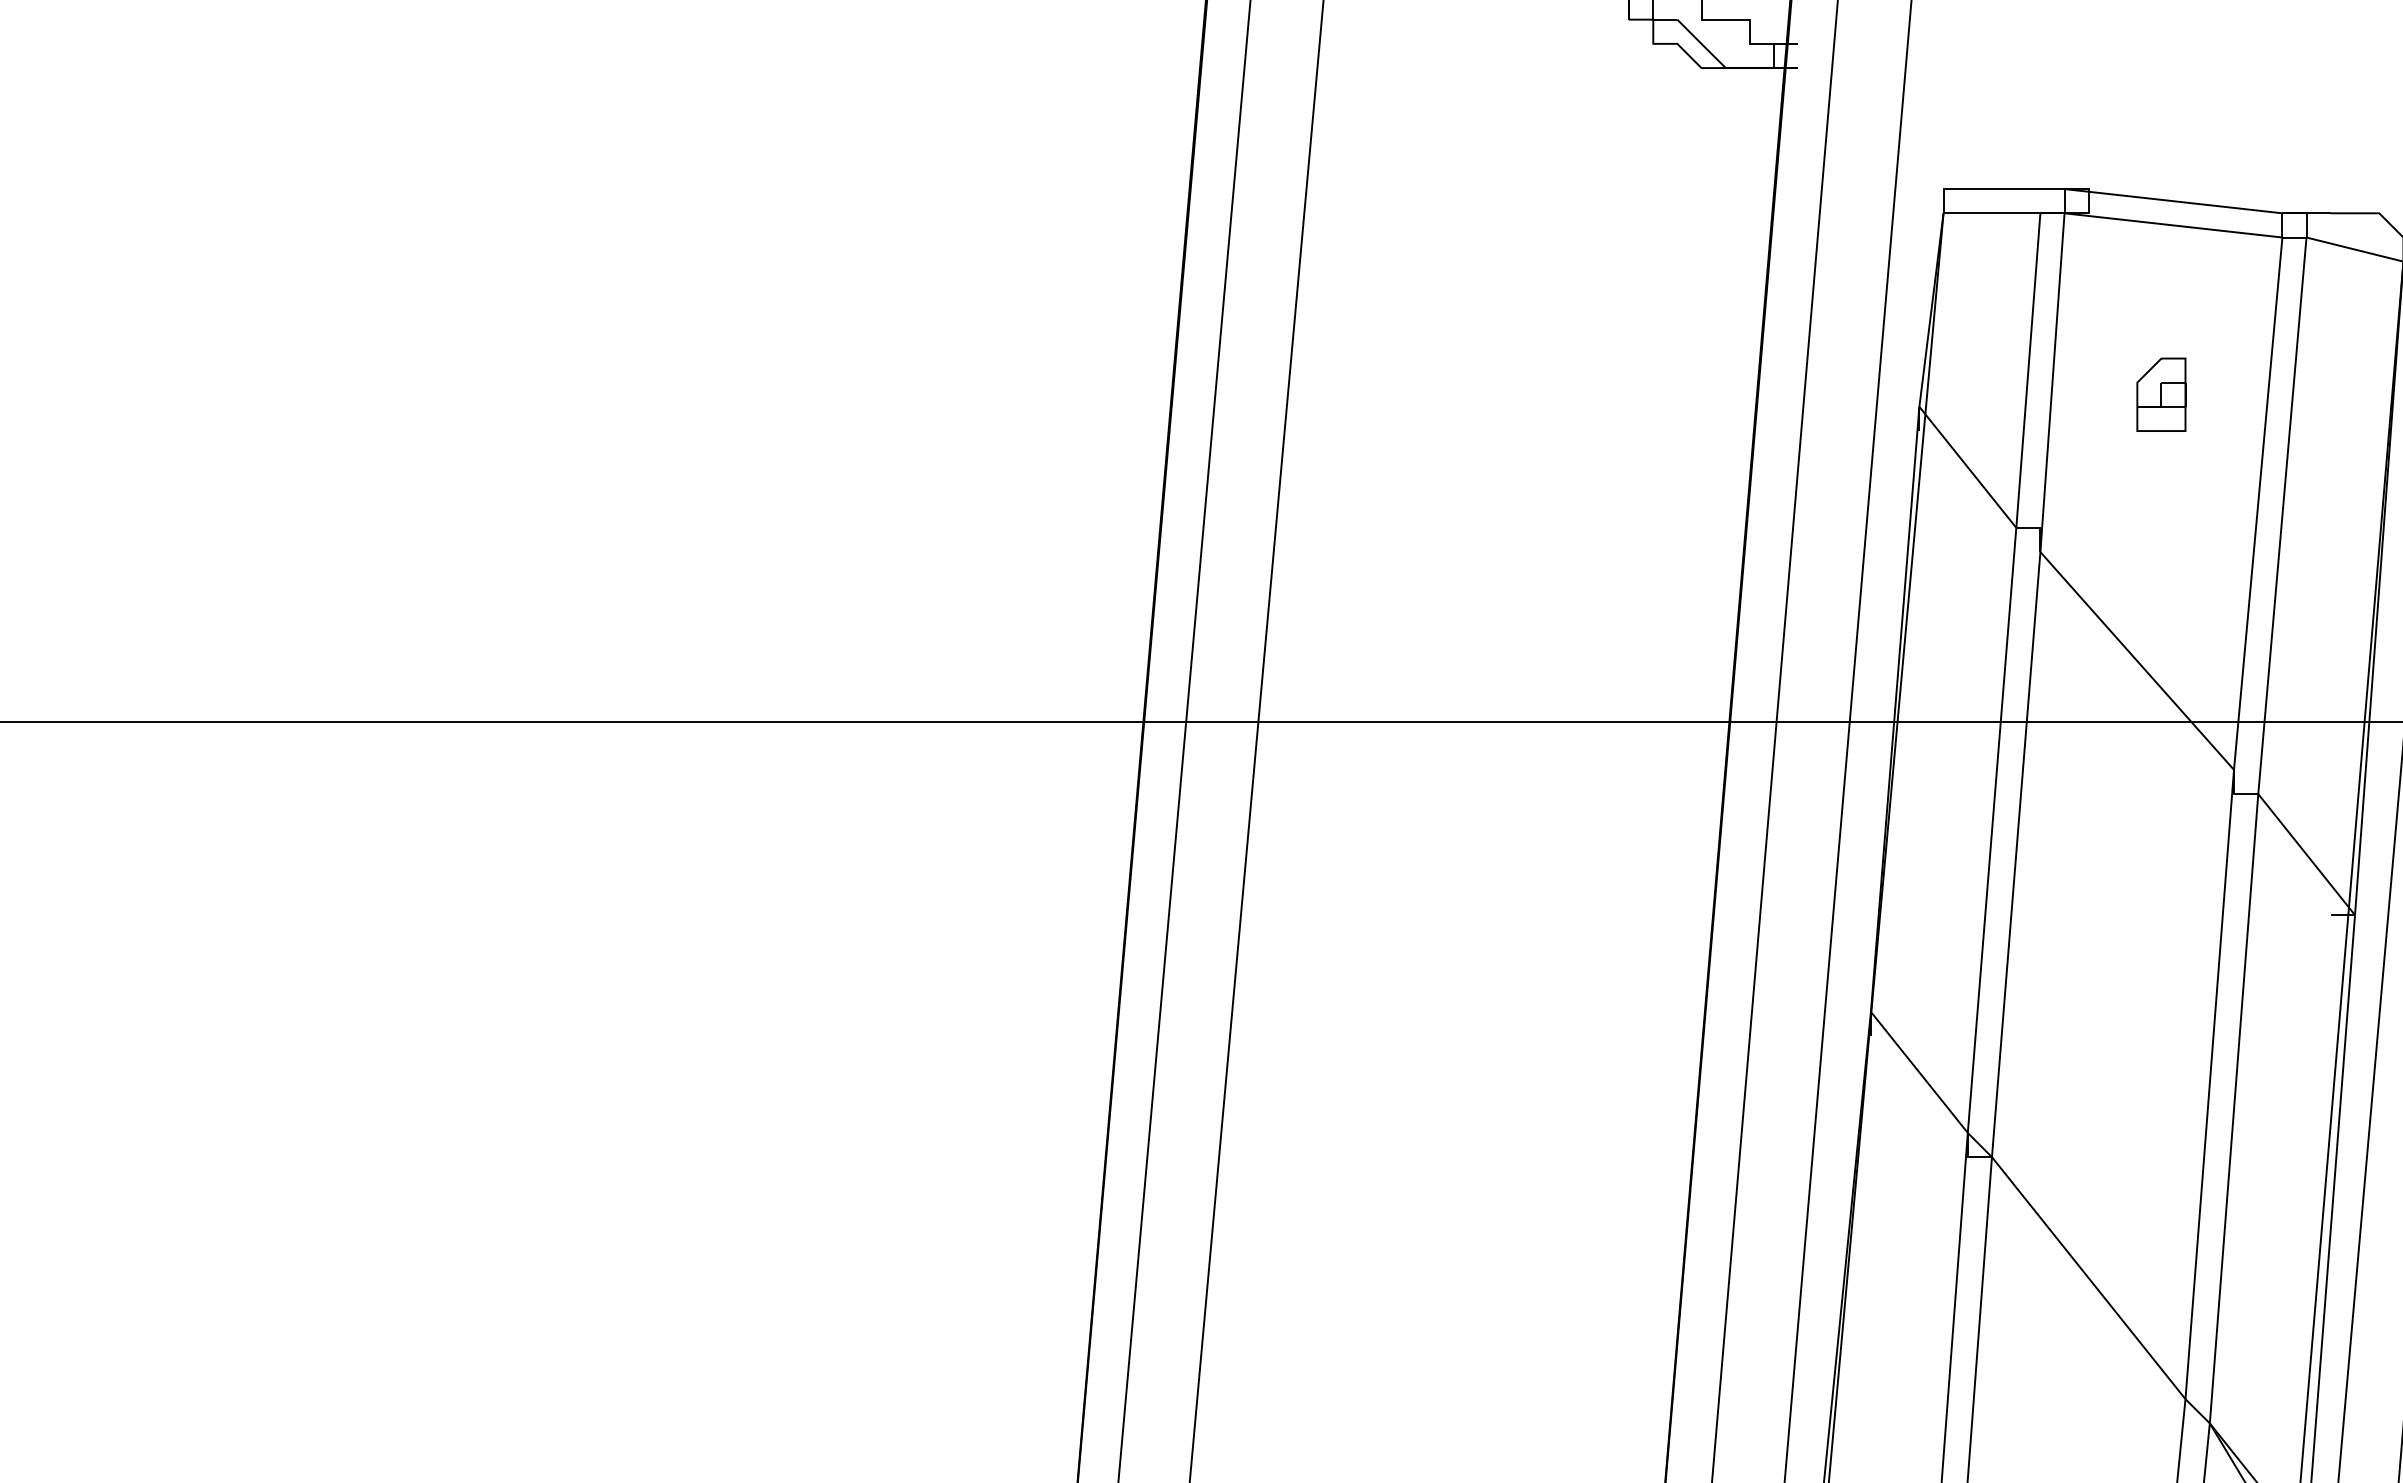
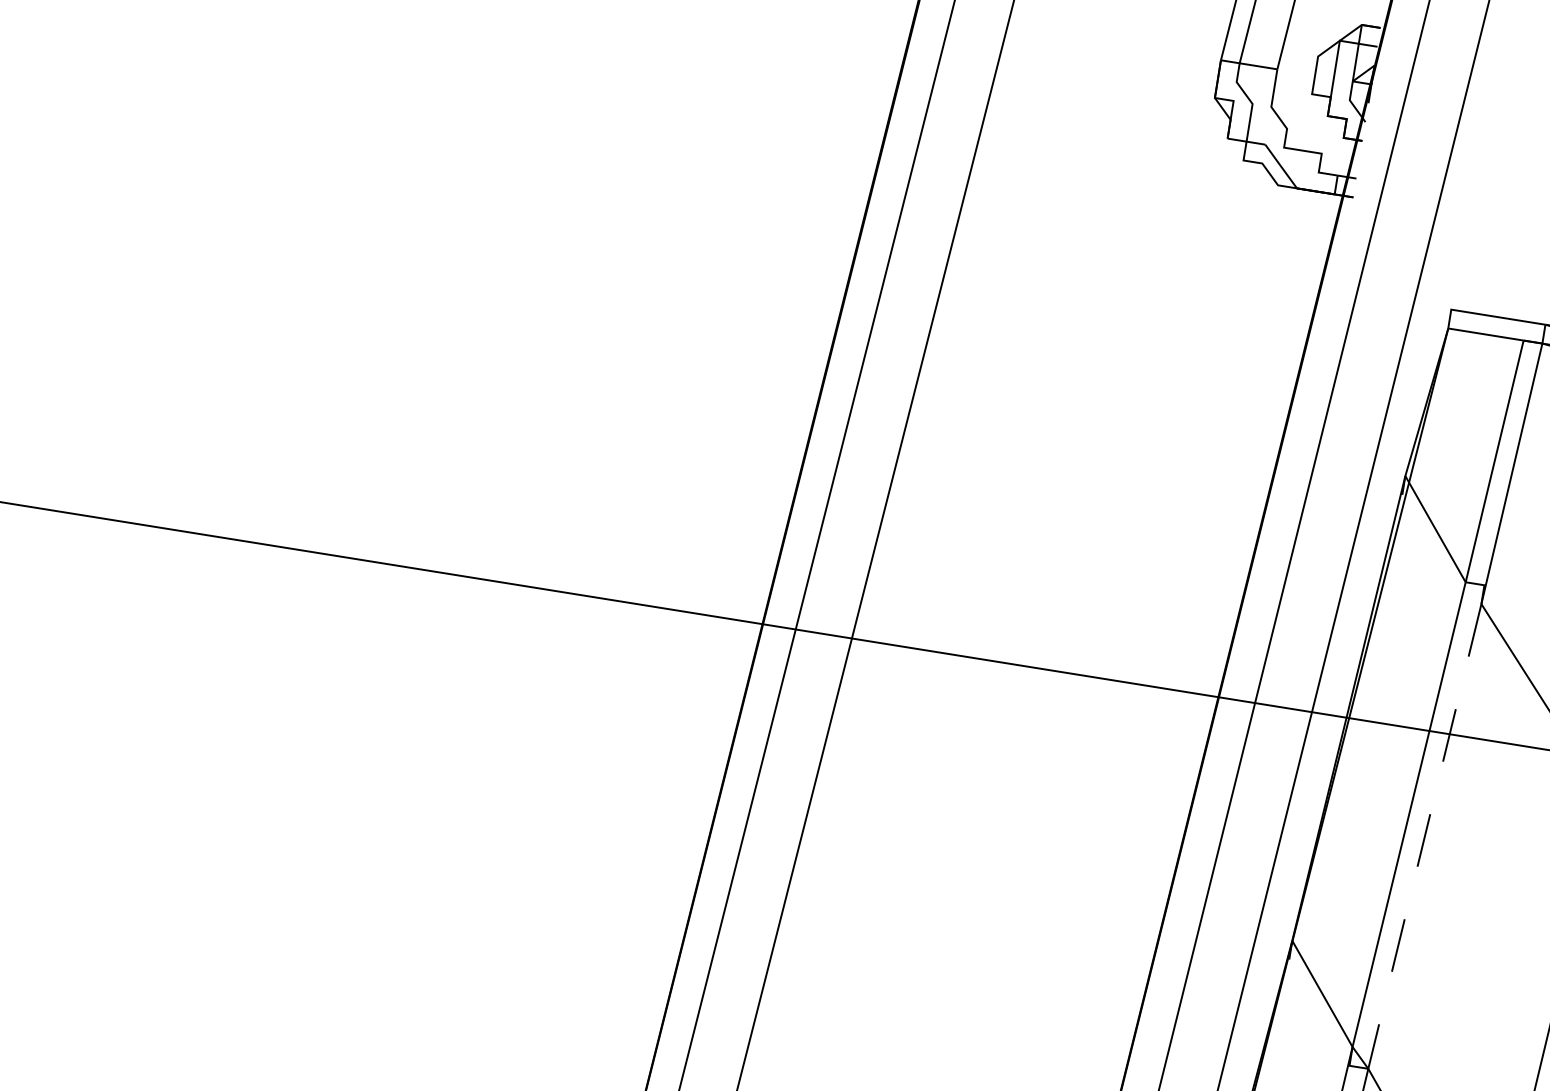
line: (2016, 854) -> (1425, 836), solid -> dashed

